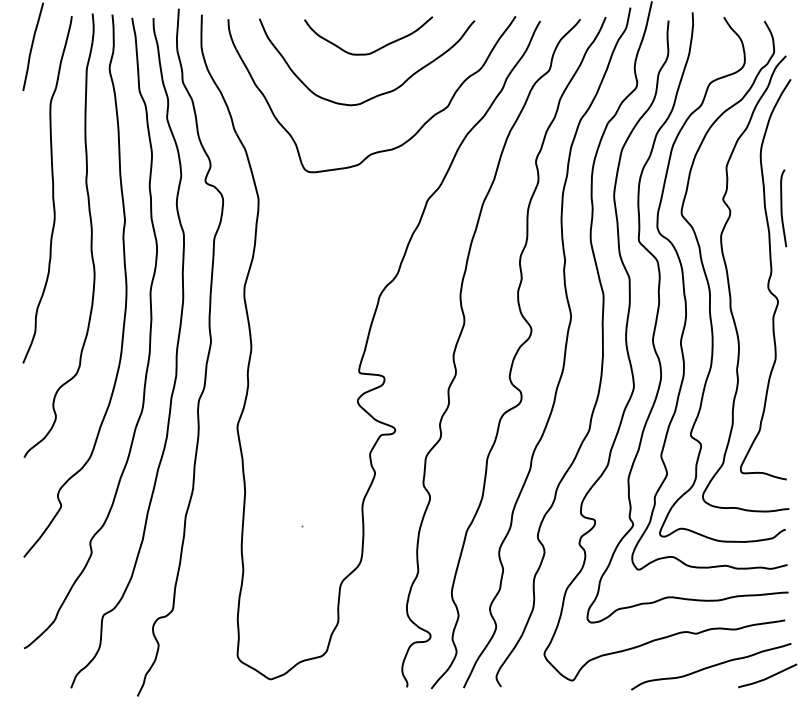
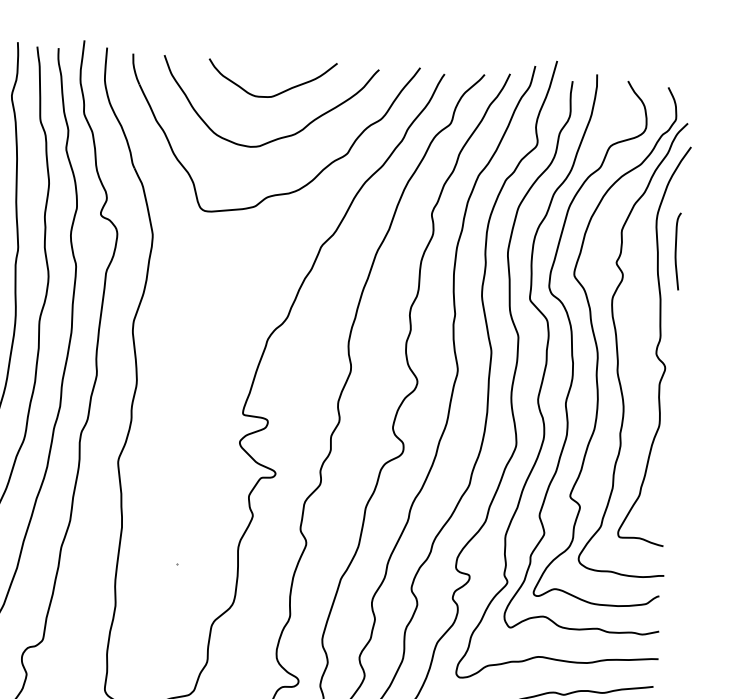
curve: (782, 208) -> (676, 251), moved

